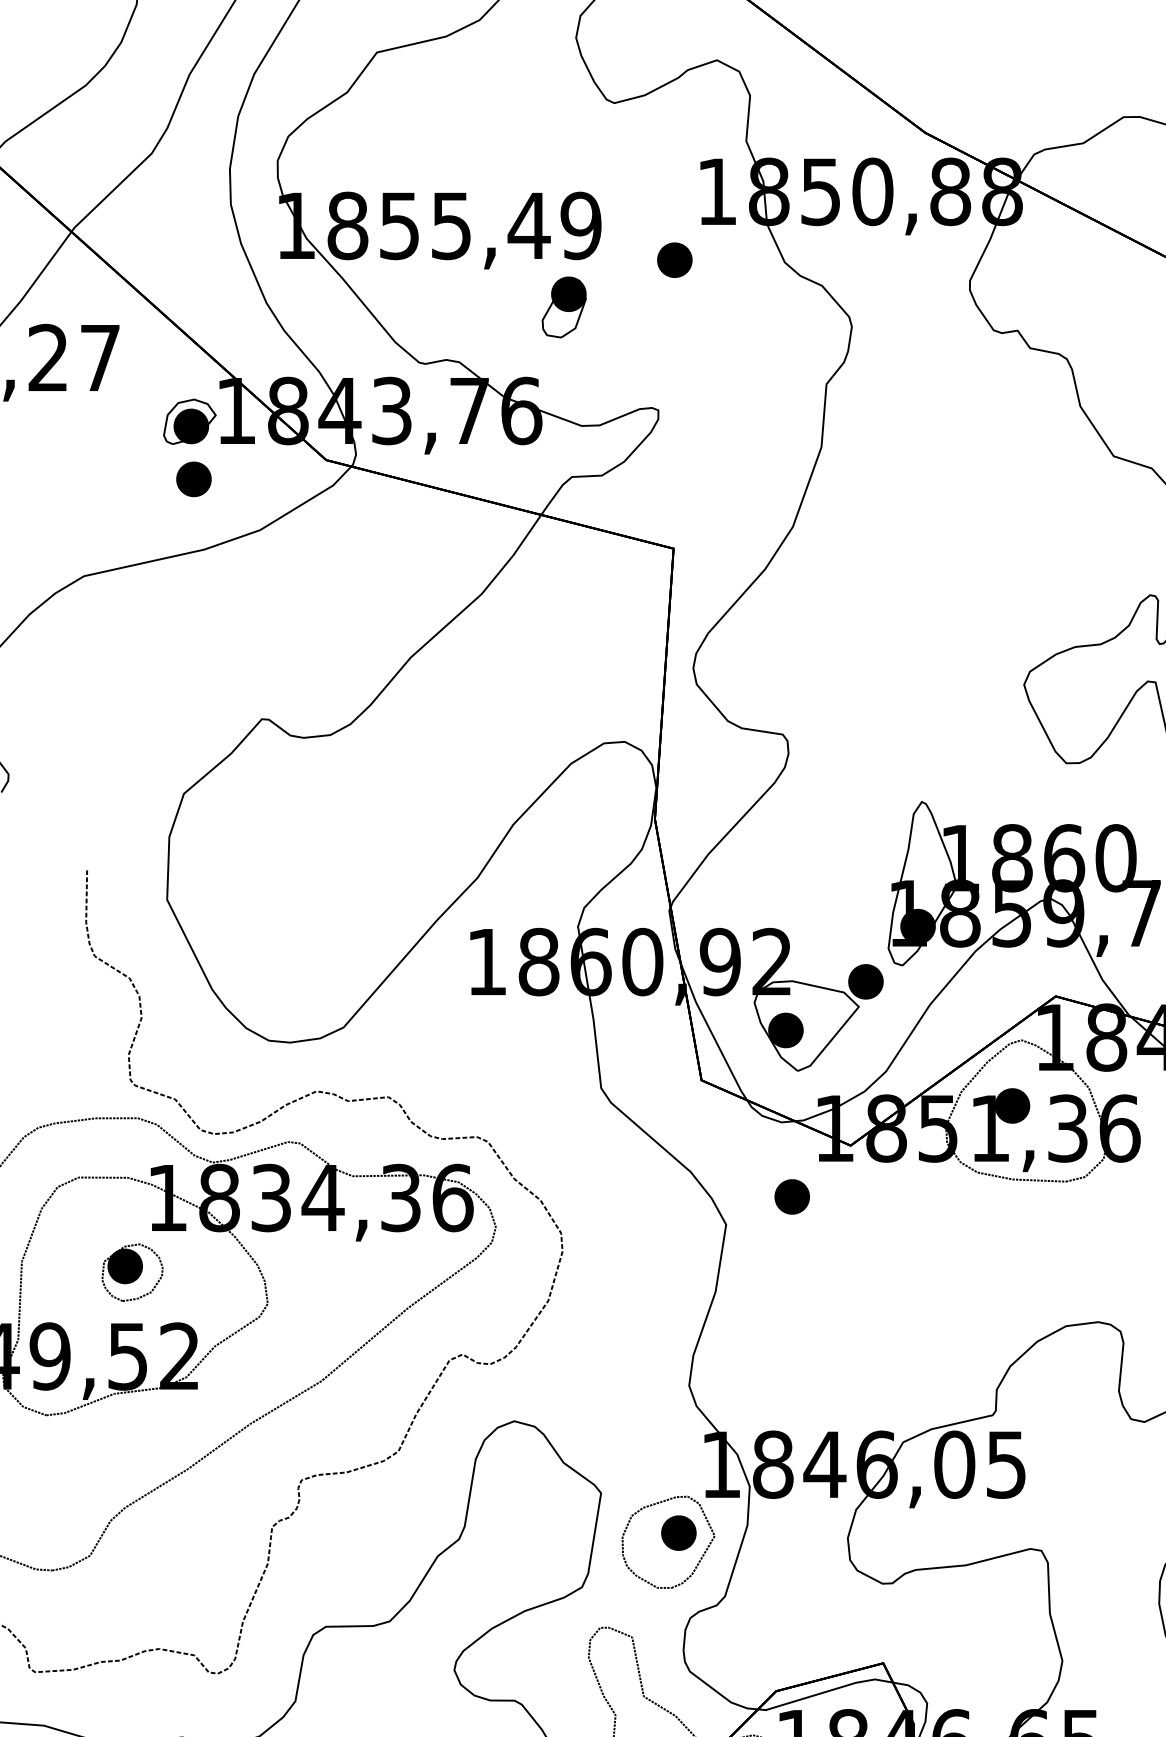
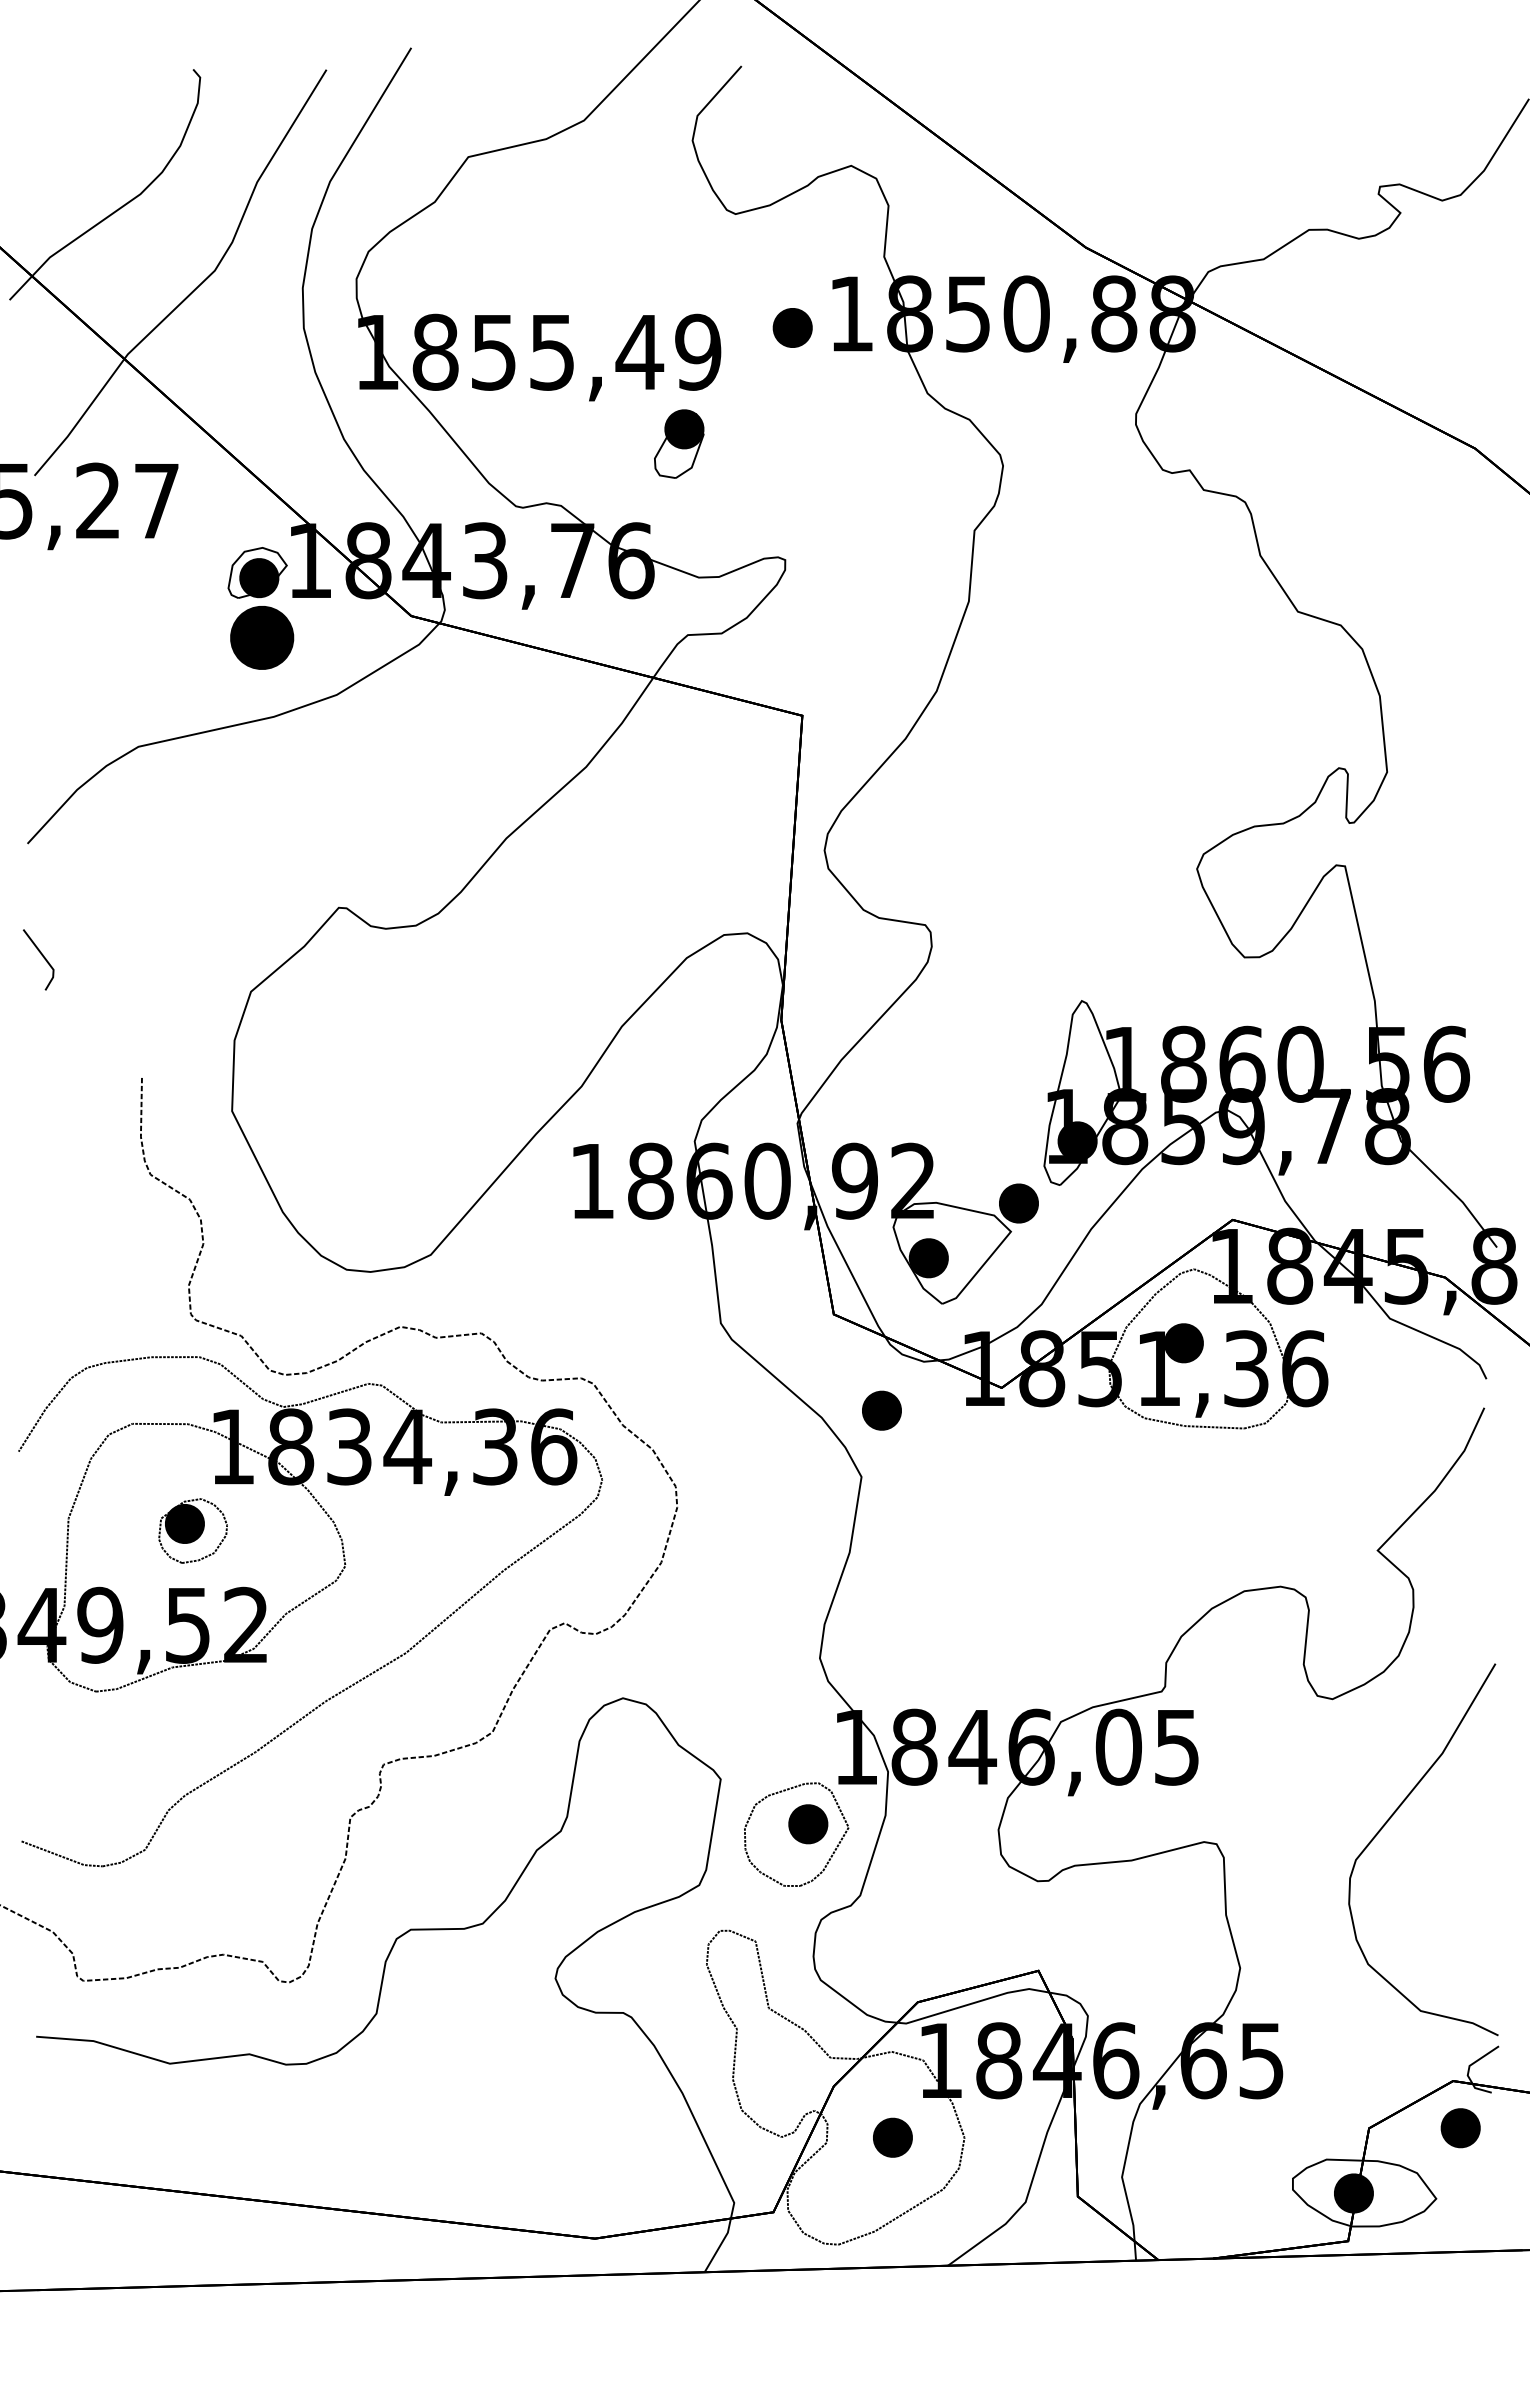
part: (674, 259) -> (792, 327), moved
part: (194, 479) -> (262, 637), size x1.6
part: (791, 1196) -> (881, 1410), moved

